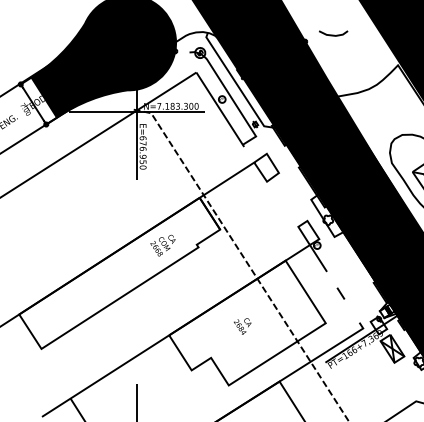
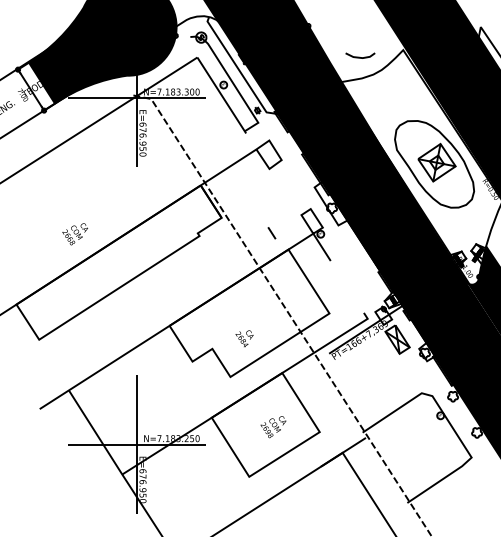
line: (332, 34) -> (359, 56), moved
text: (162, 245) -> (74, 234), moved
line: (340, 293) -> (271, 233), moved
text: (242, 326) -> (244, 338), moved

